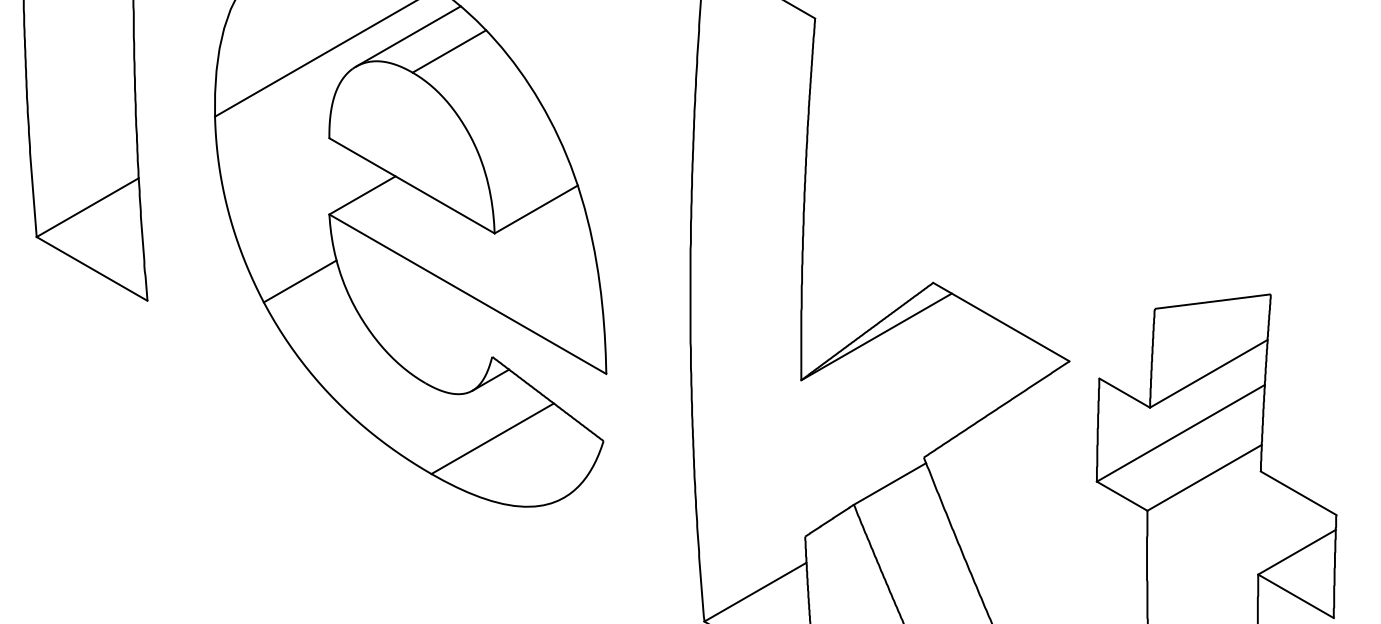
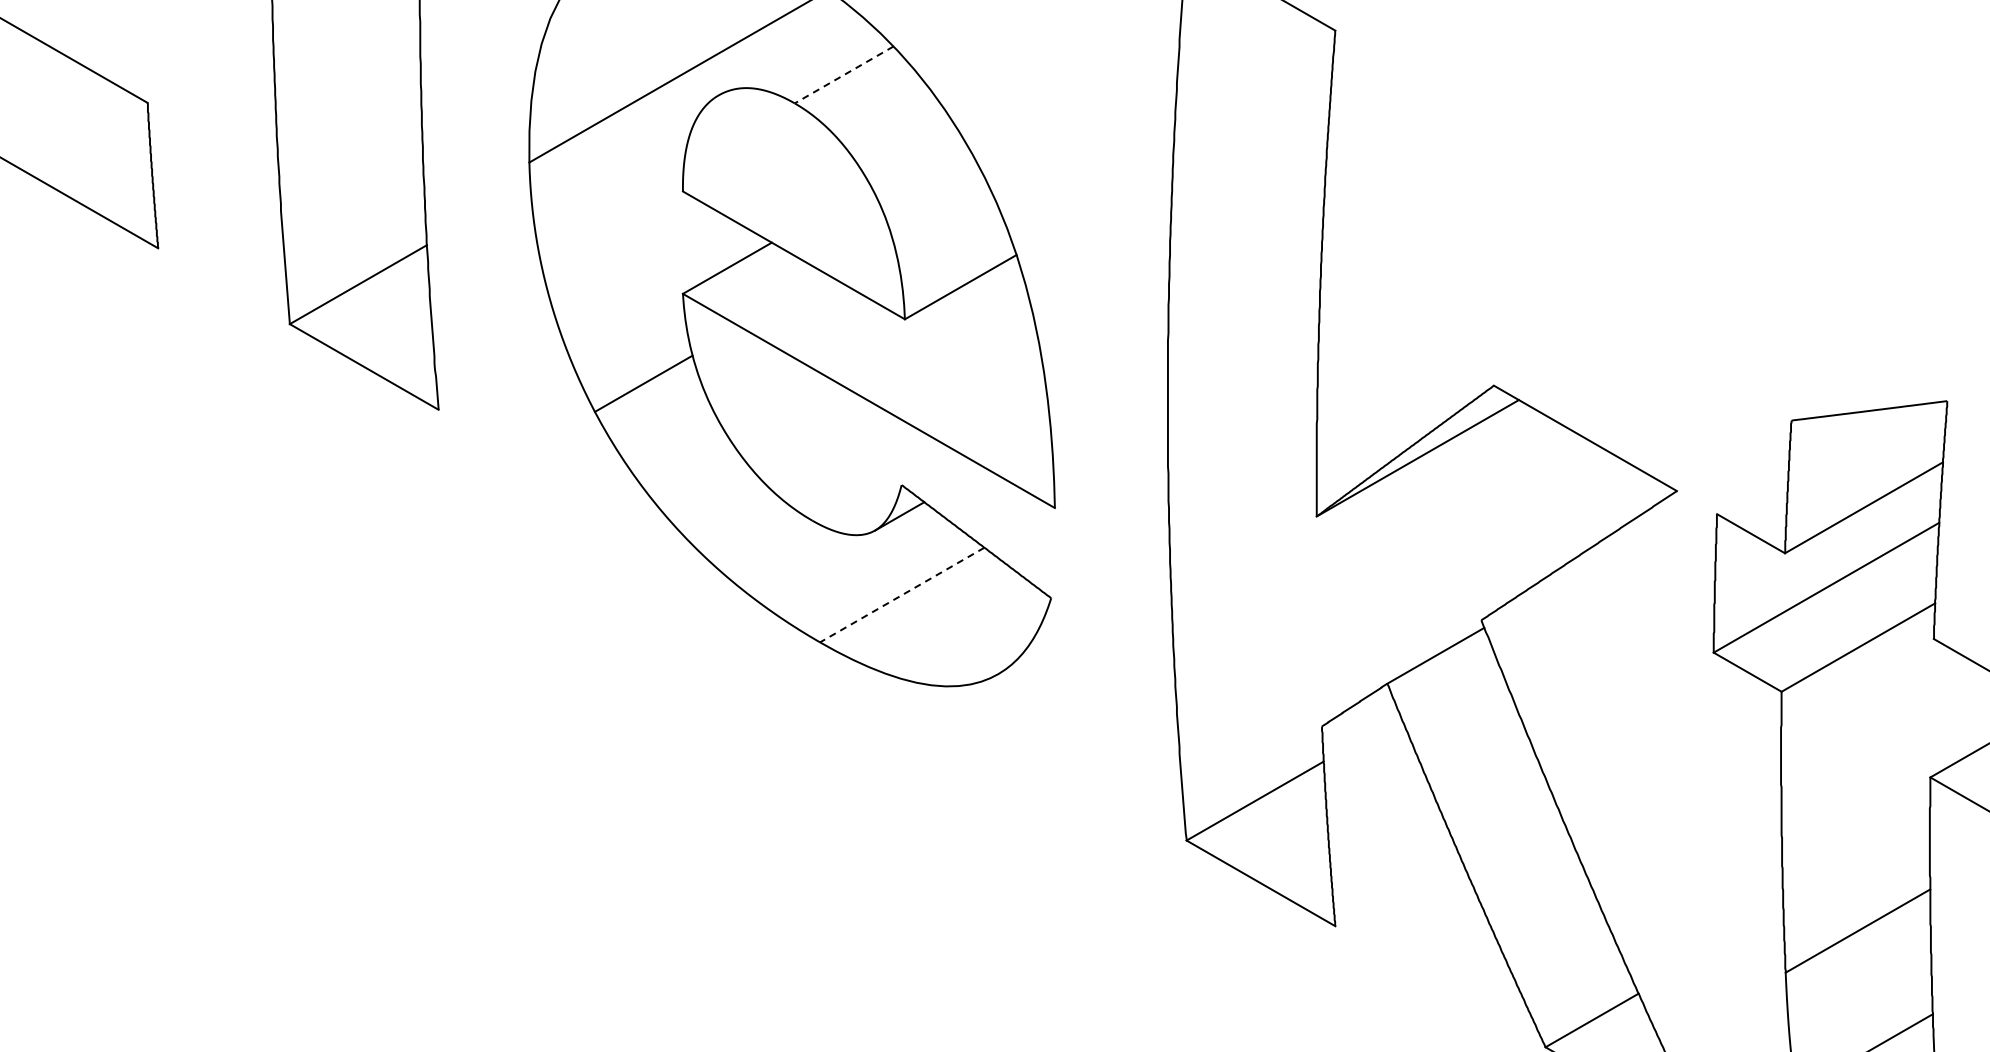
line: (407, 36) -> (788, 54), removed
line: (448, 51) -> (843, 75), solid -> dashed
line: (492, 439) -> (902, 595), solid -> dashed

